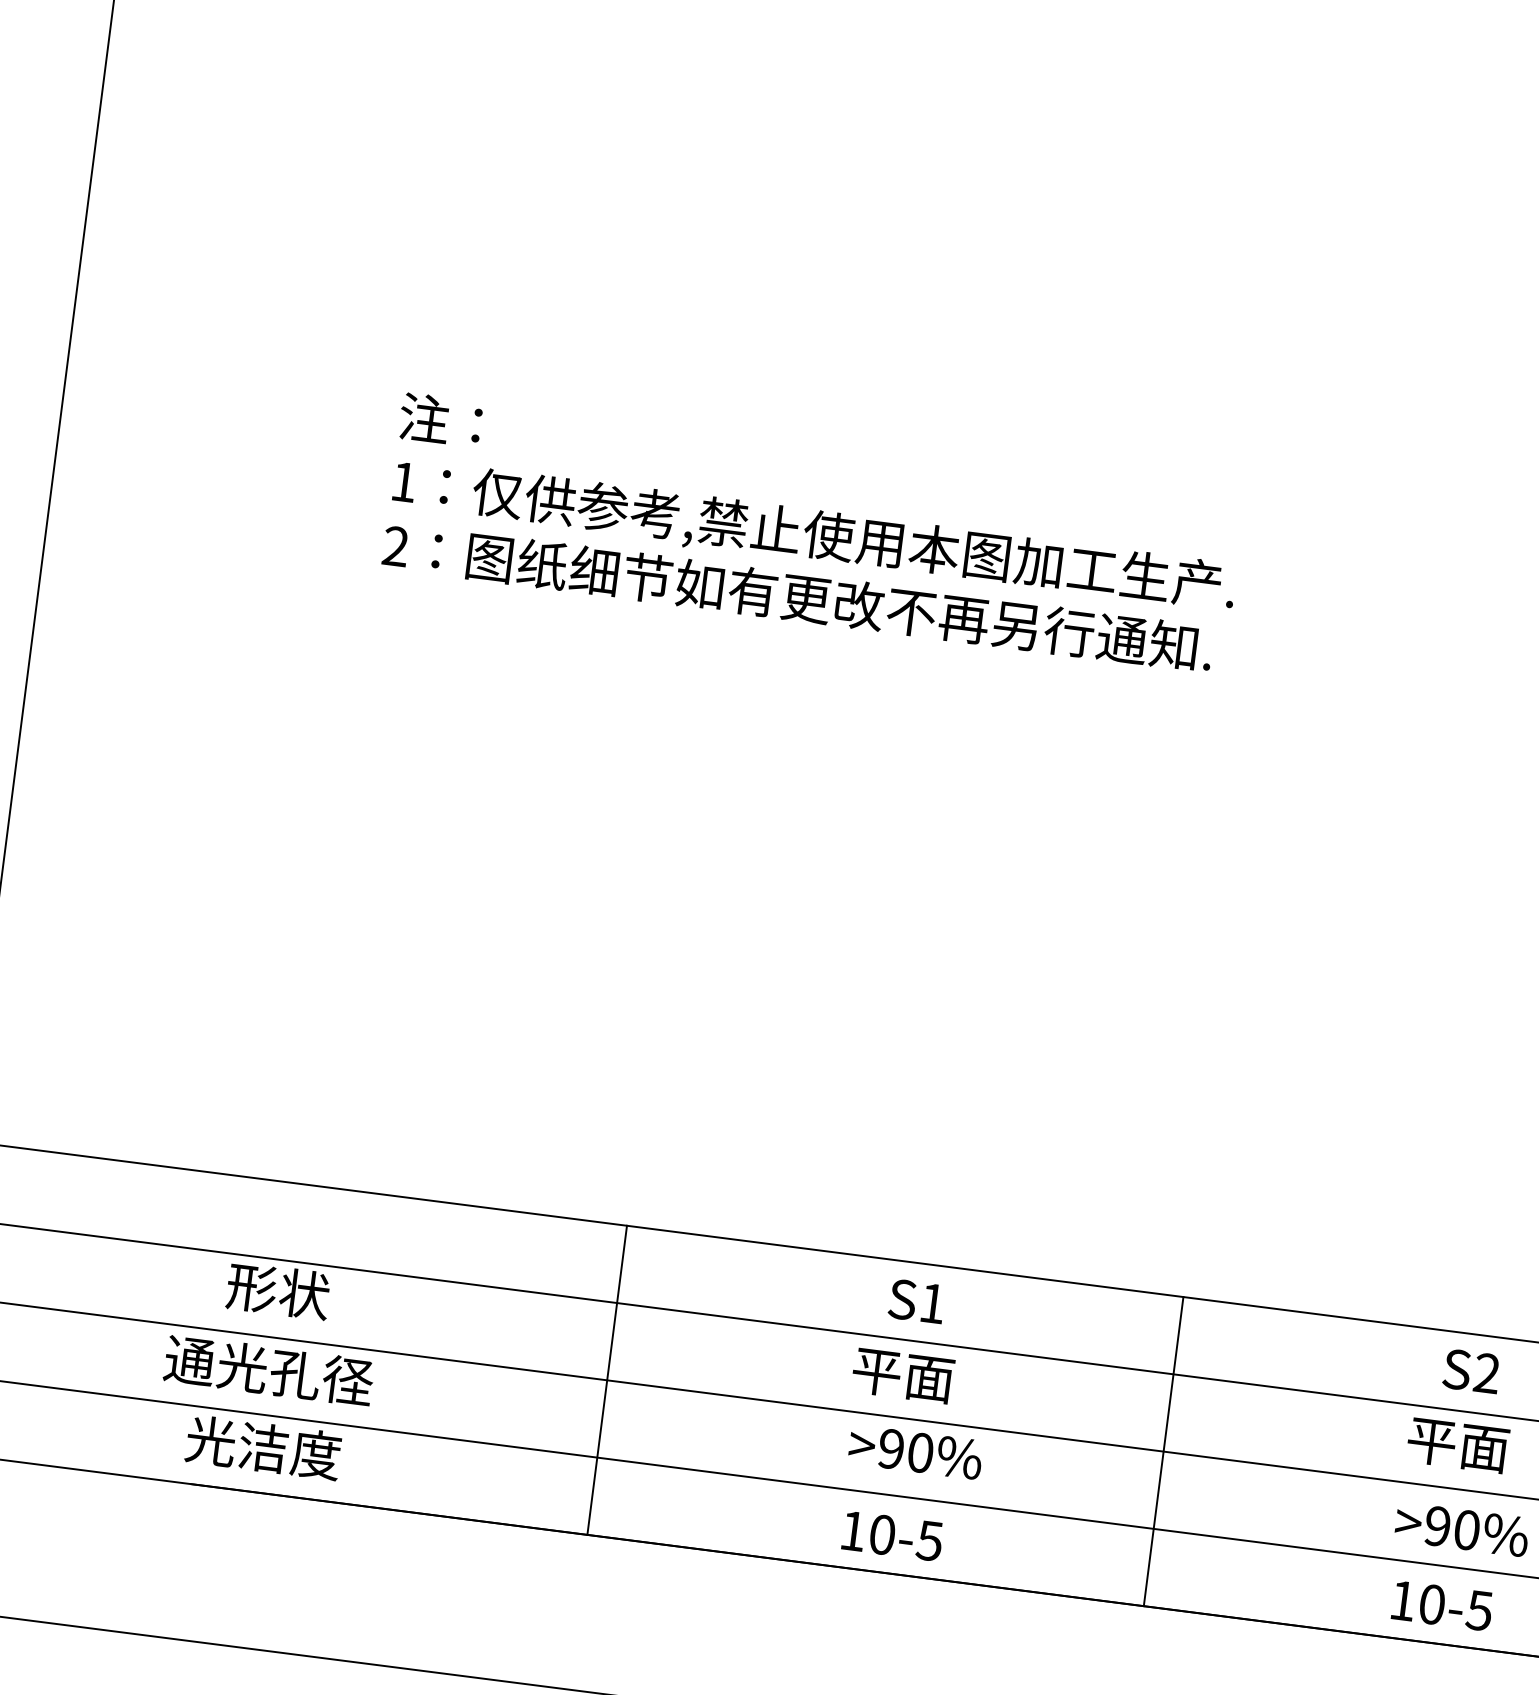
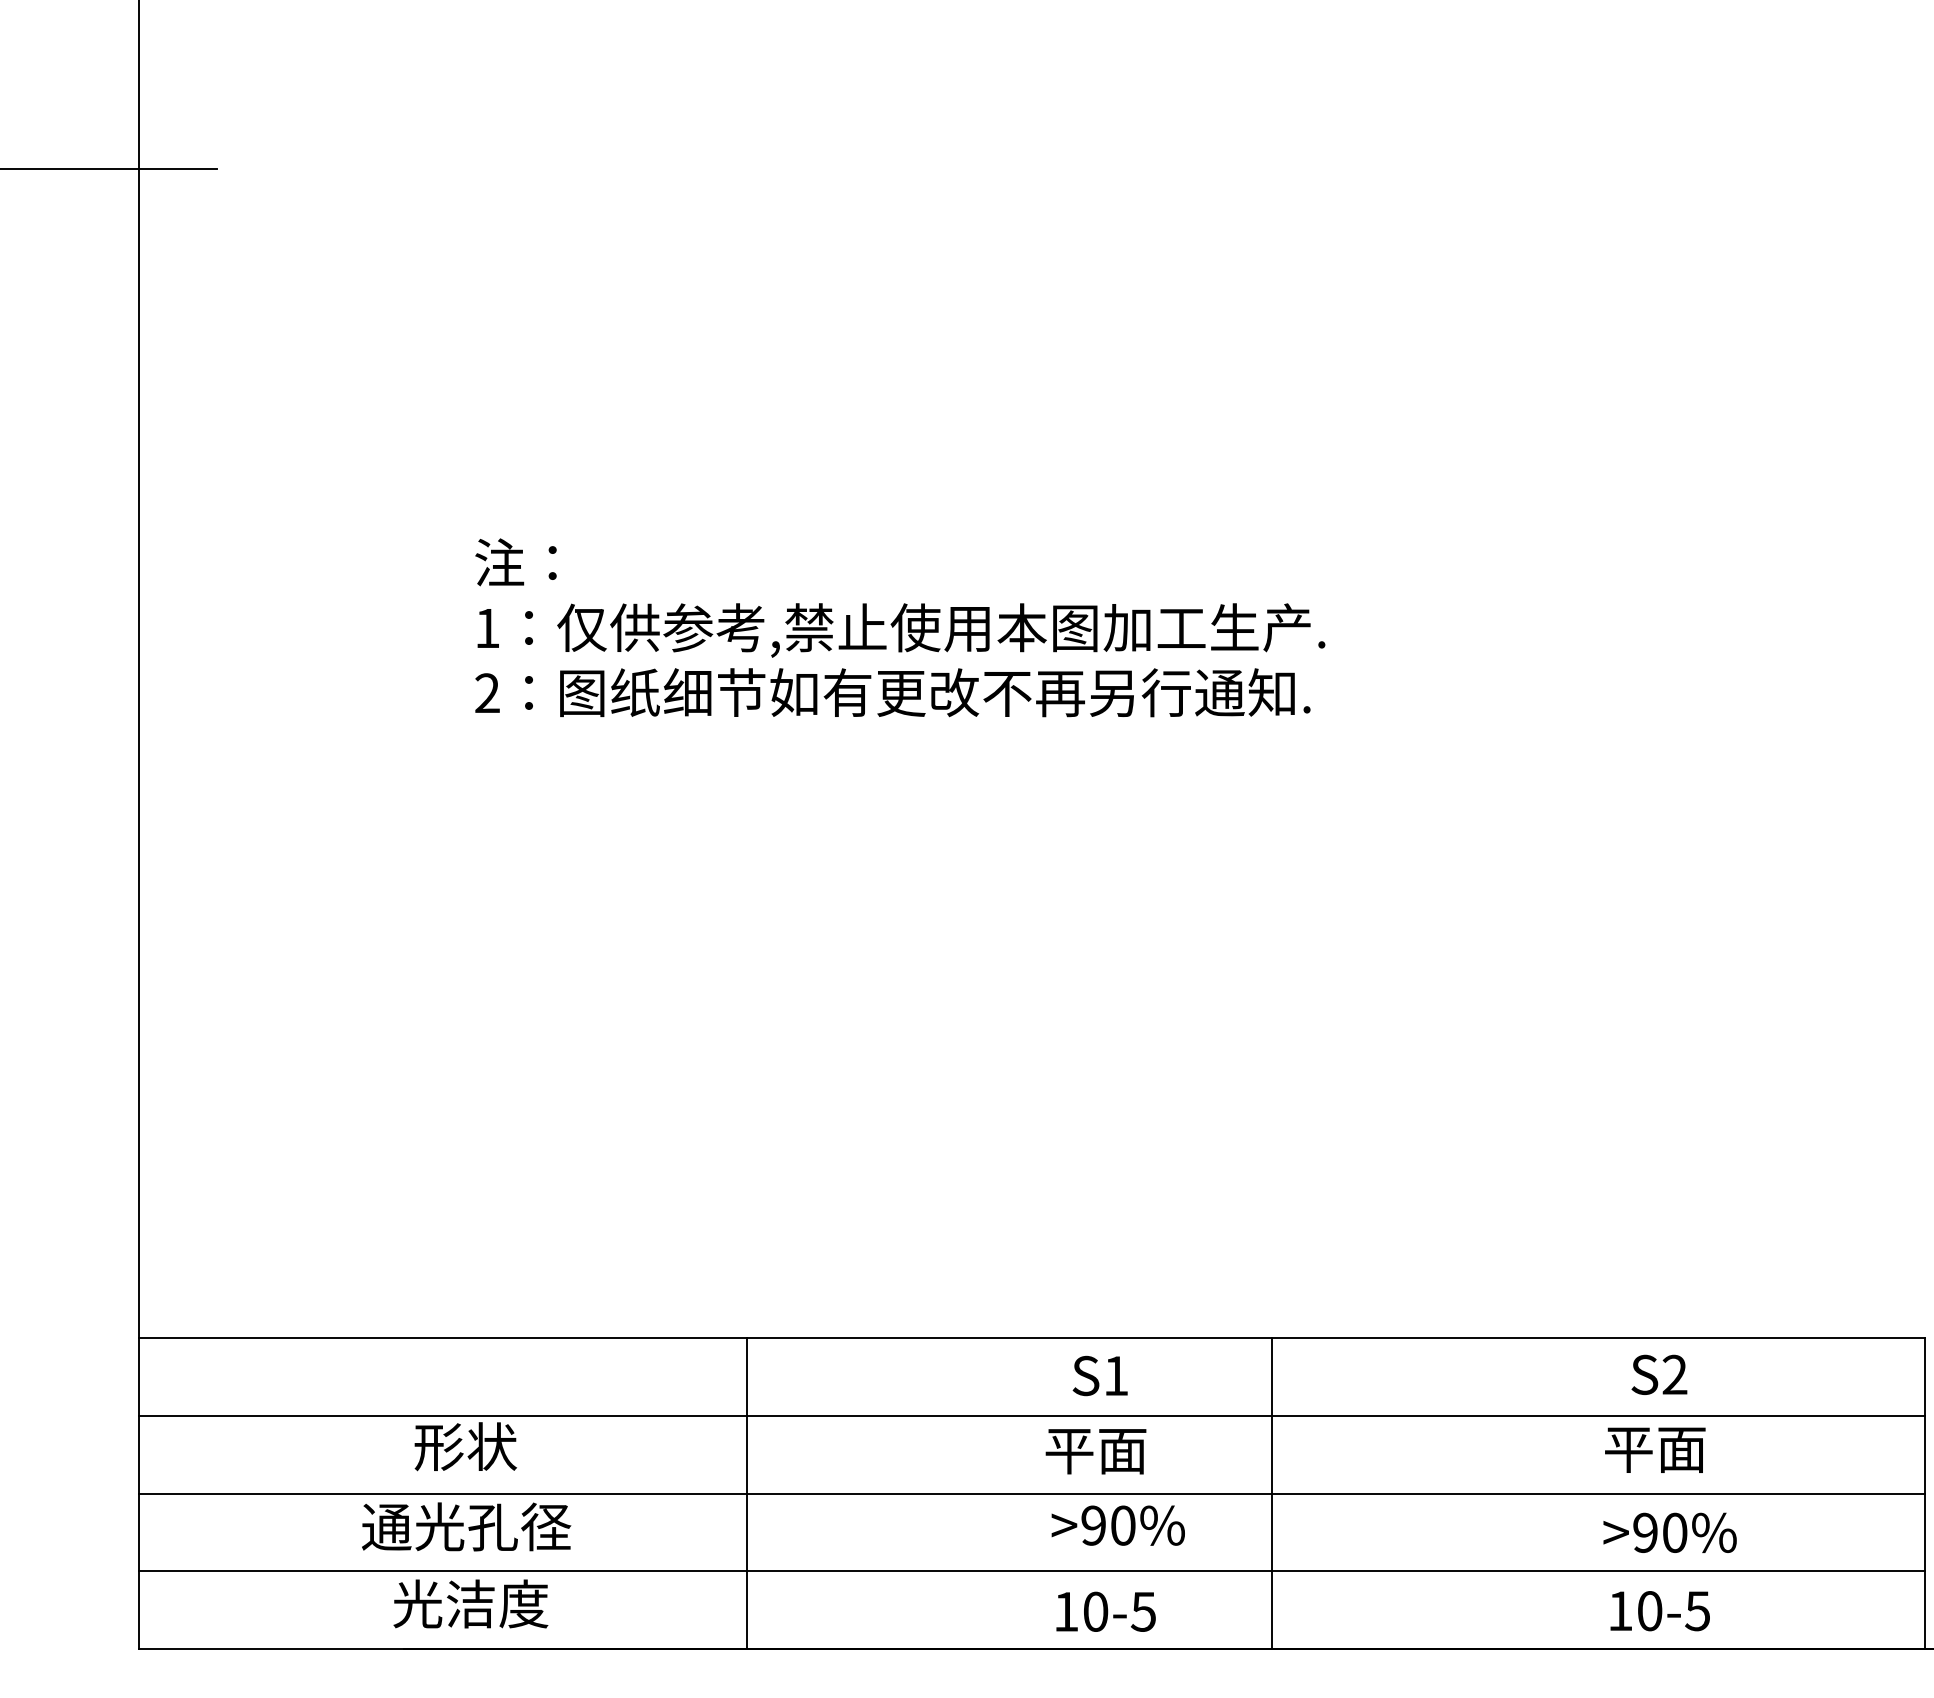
line: (607, 1380) -> (747, 1493), moved
line: (1164, 1451) -> (1272, 1493), moved

